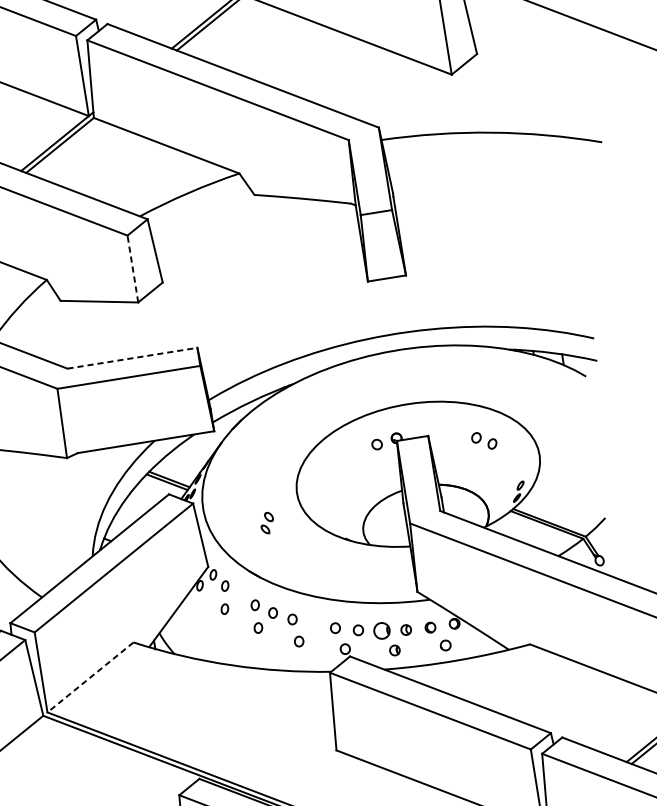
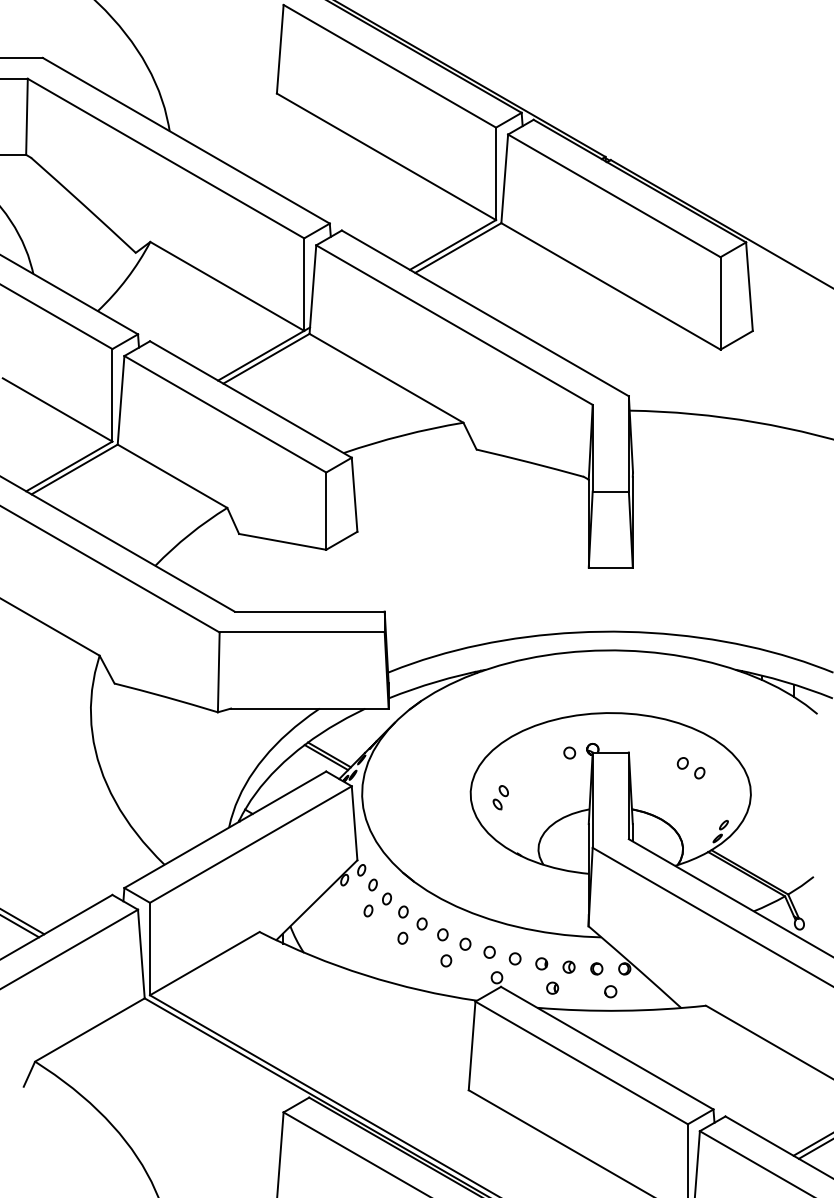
line: (133, 269) -> (326, 511), dashed -> solid
line: (133, 358) -> (310, 611), dashed -> solid
part: (266, 523) -> (500, 797), moved
part: (238, 595) -> (386, 898), added
part: (313, 623) -> (465, 943), added
part: (381, 630) -> (541, 963), size x0.62
line: (90, 677) -> (204, 963), dashed -> solid

